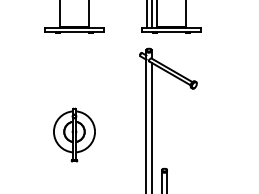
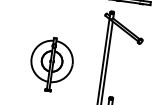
part: (74, 134) -> (51, 64), size x1.43

